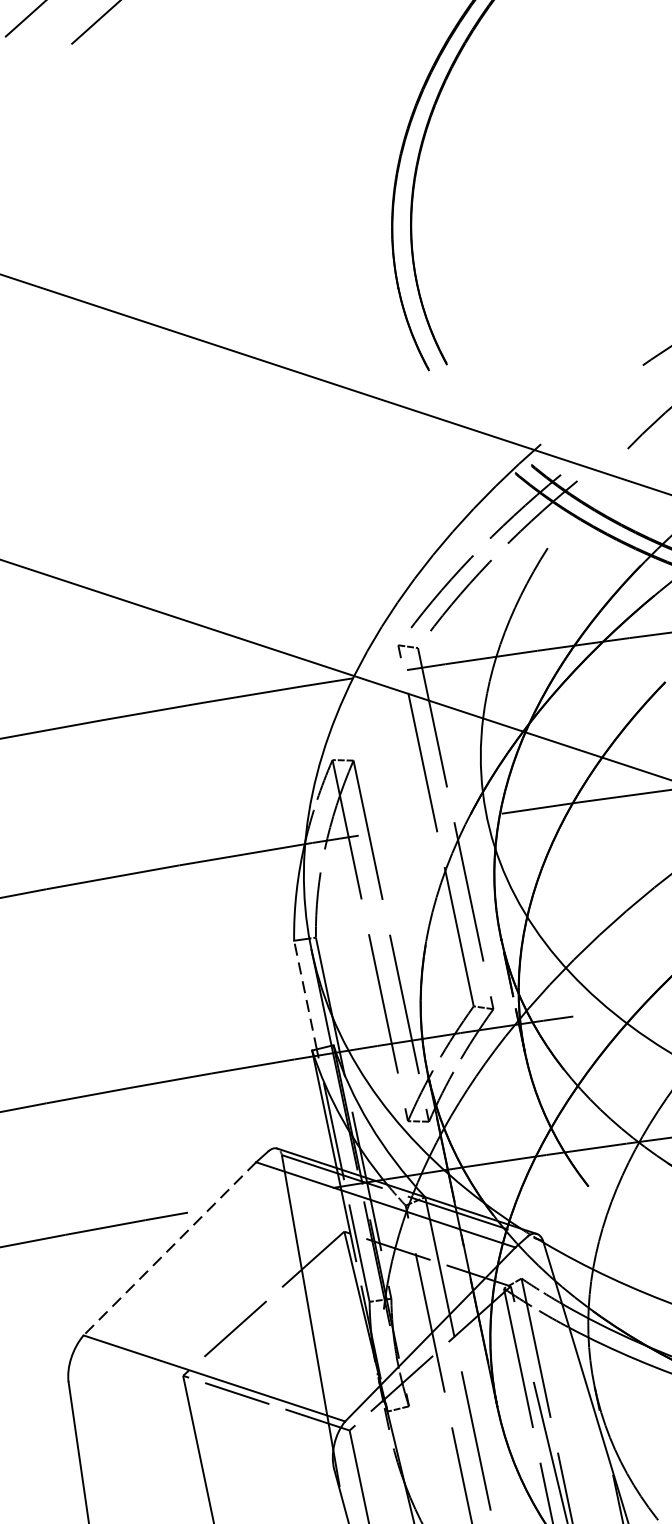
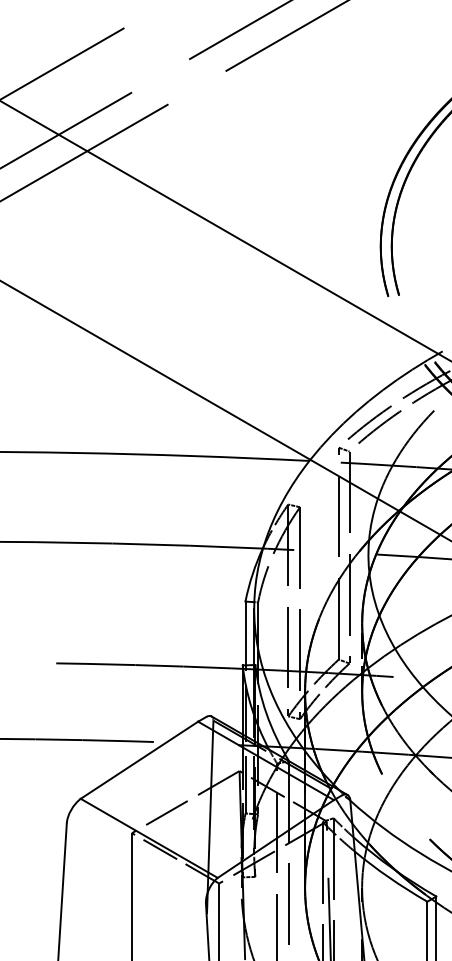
line: (305, 995) -> (245, 633), dashed -> solid
line: (170, 1249) -> (139, 760), dashed -> solid

